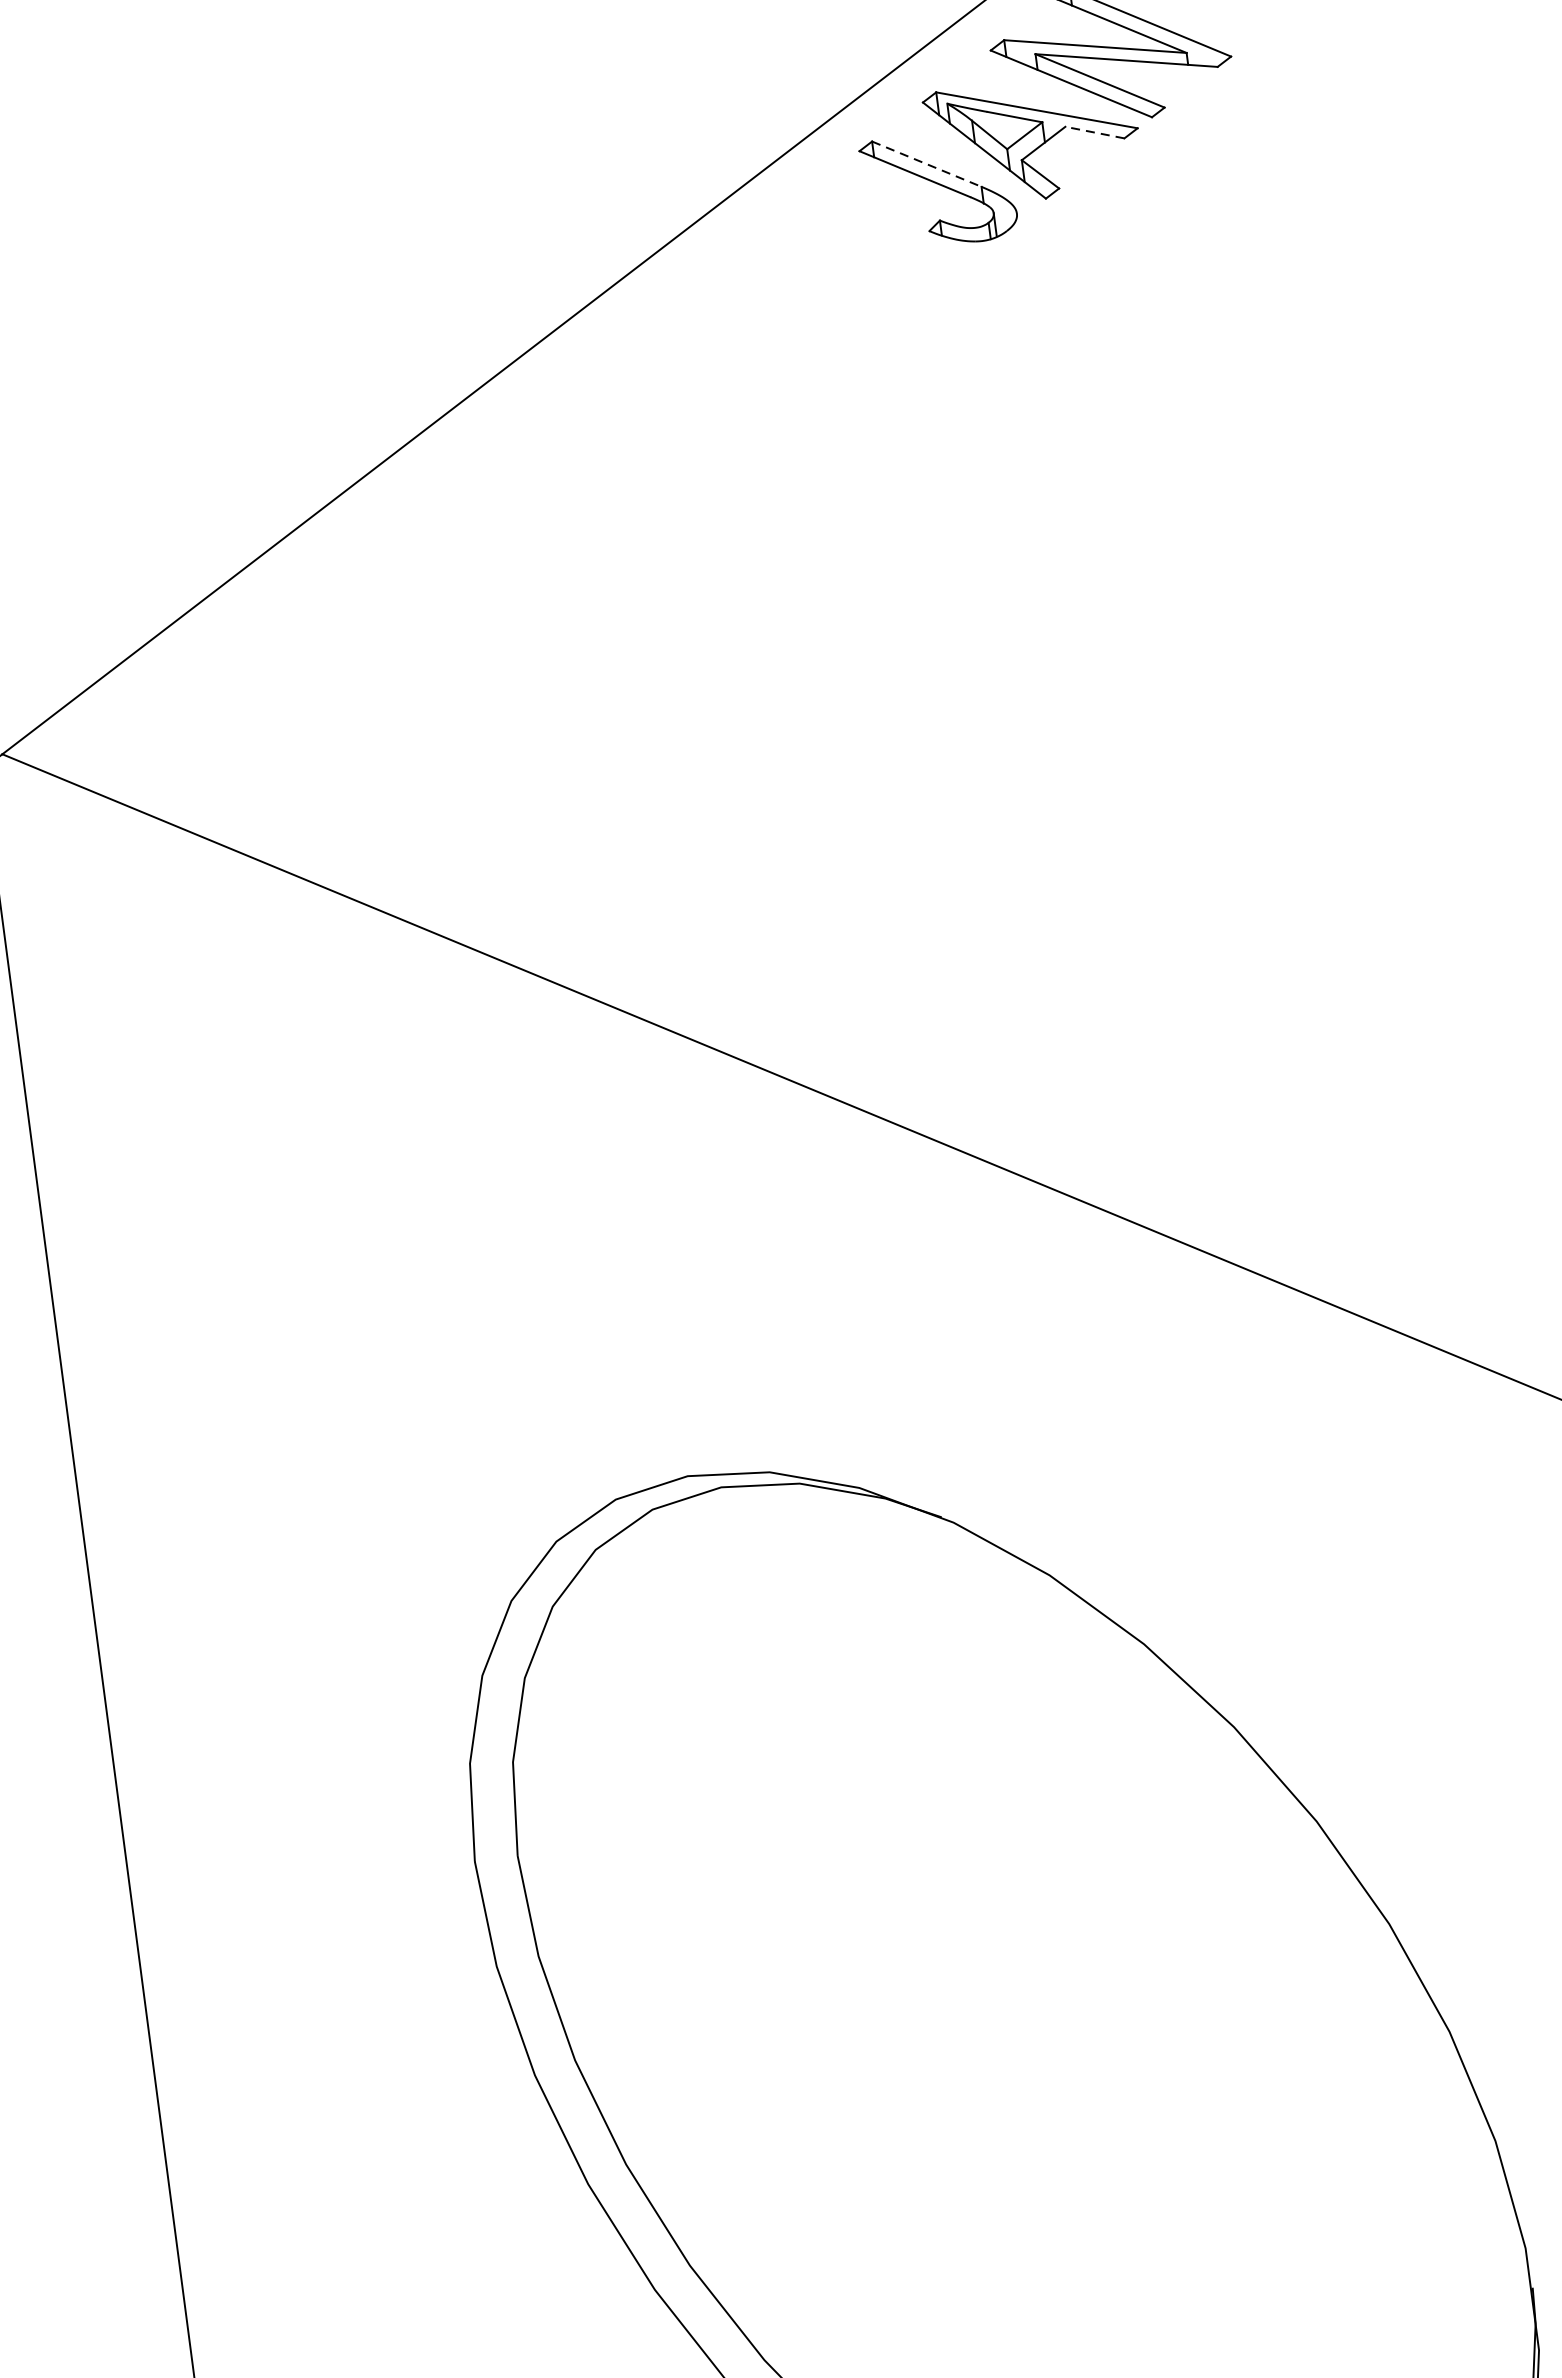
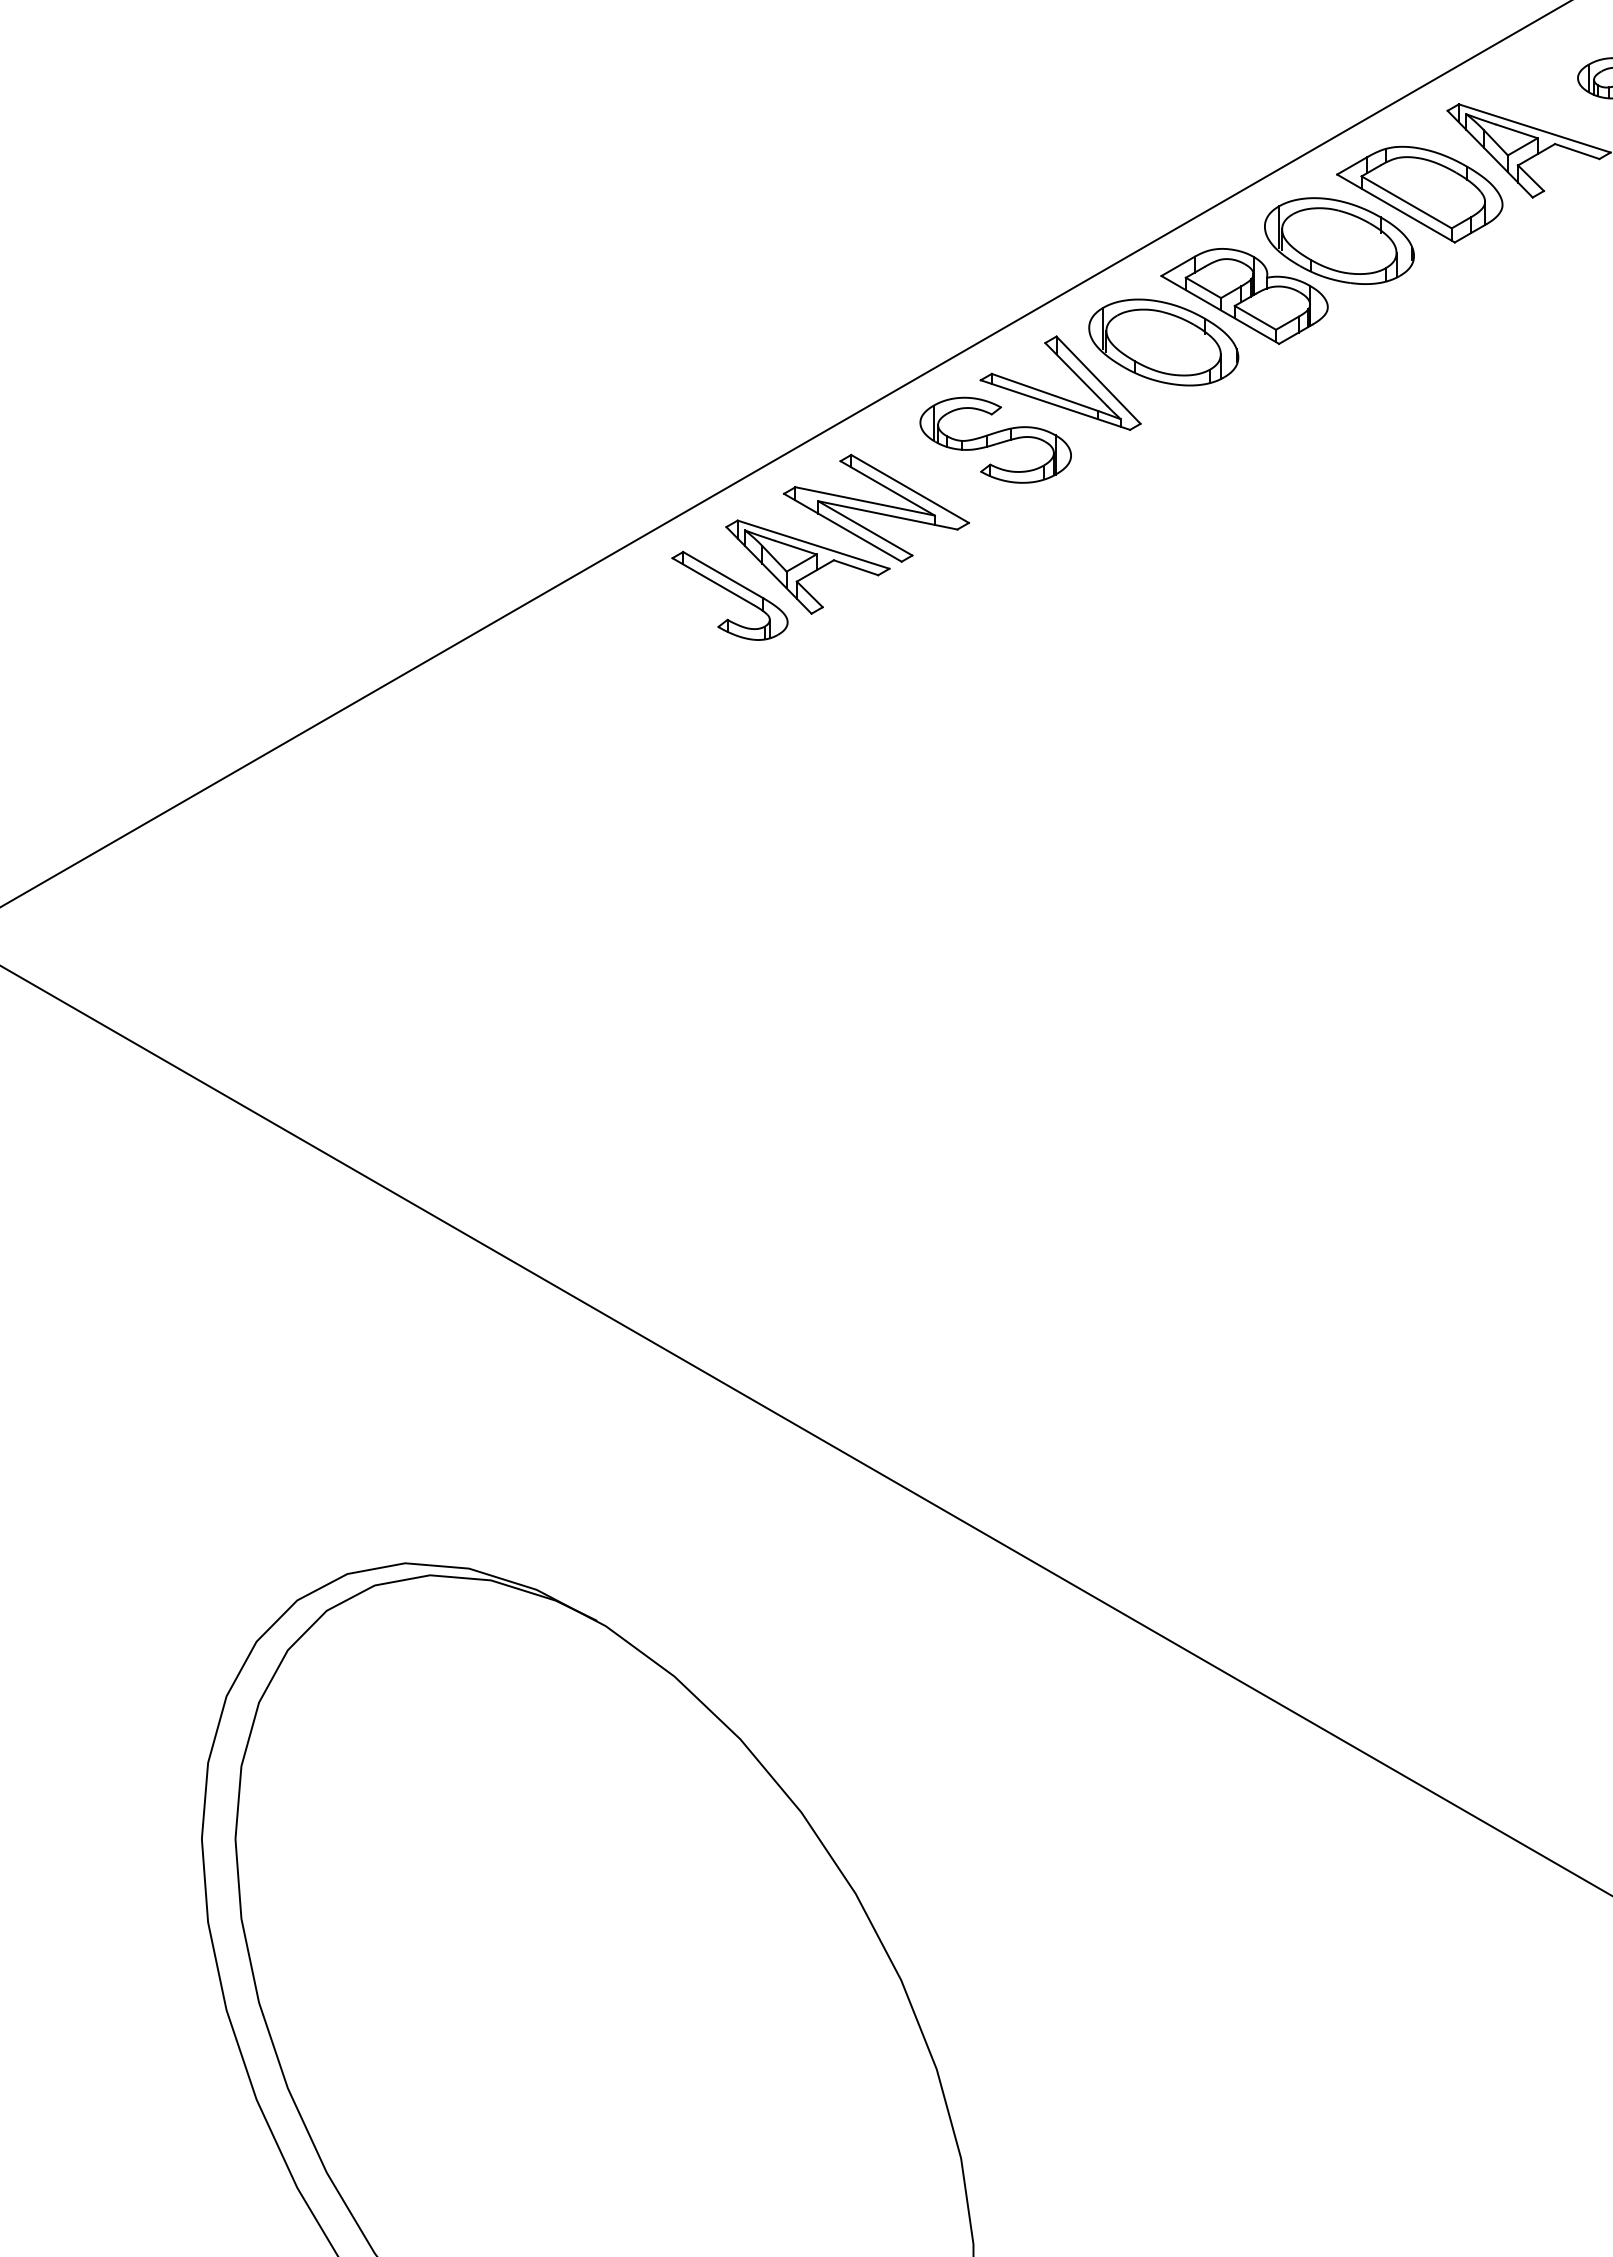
line: (1094, 132) -> (855, 567), dashed -> solid
line: (927, 164) -> (723, 575), dashed -> solid

